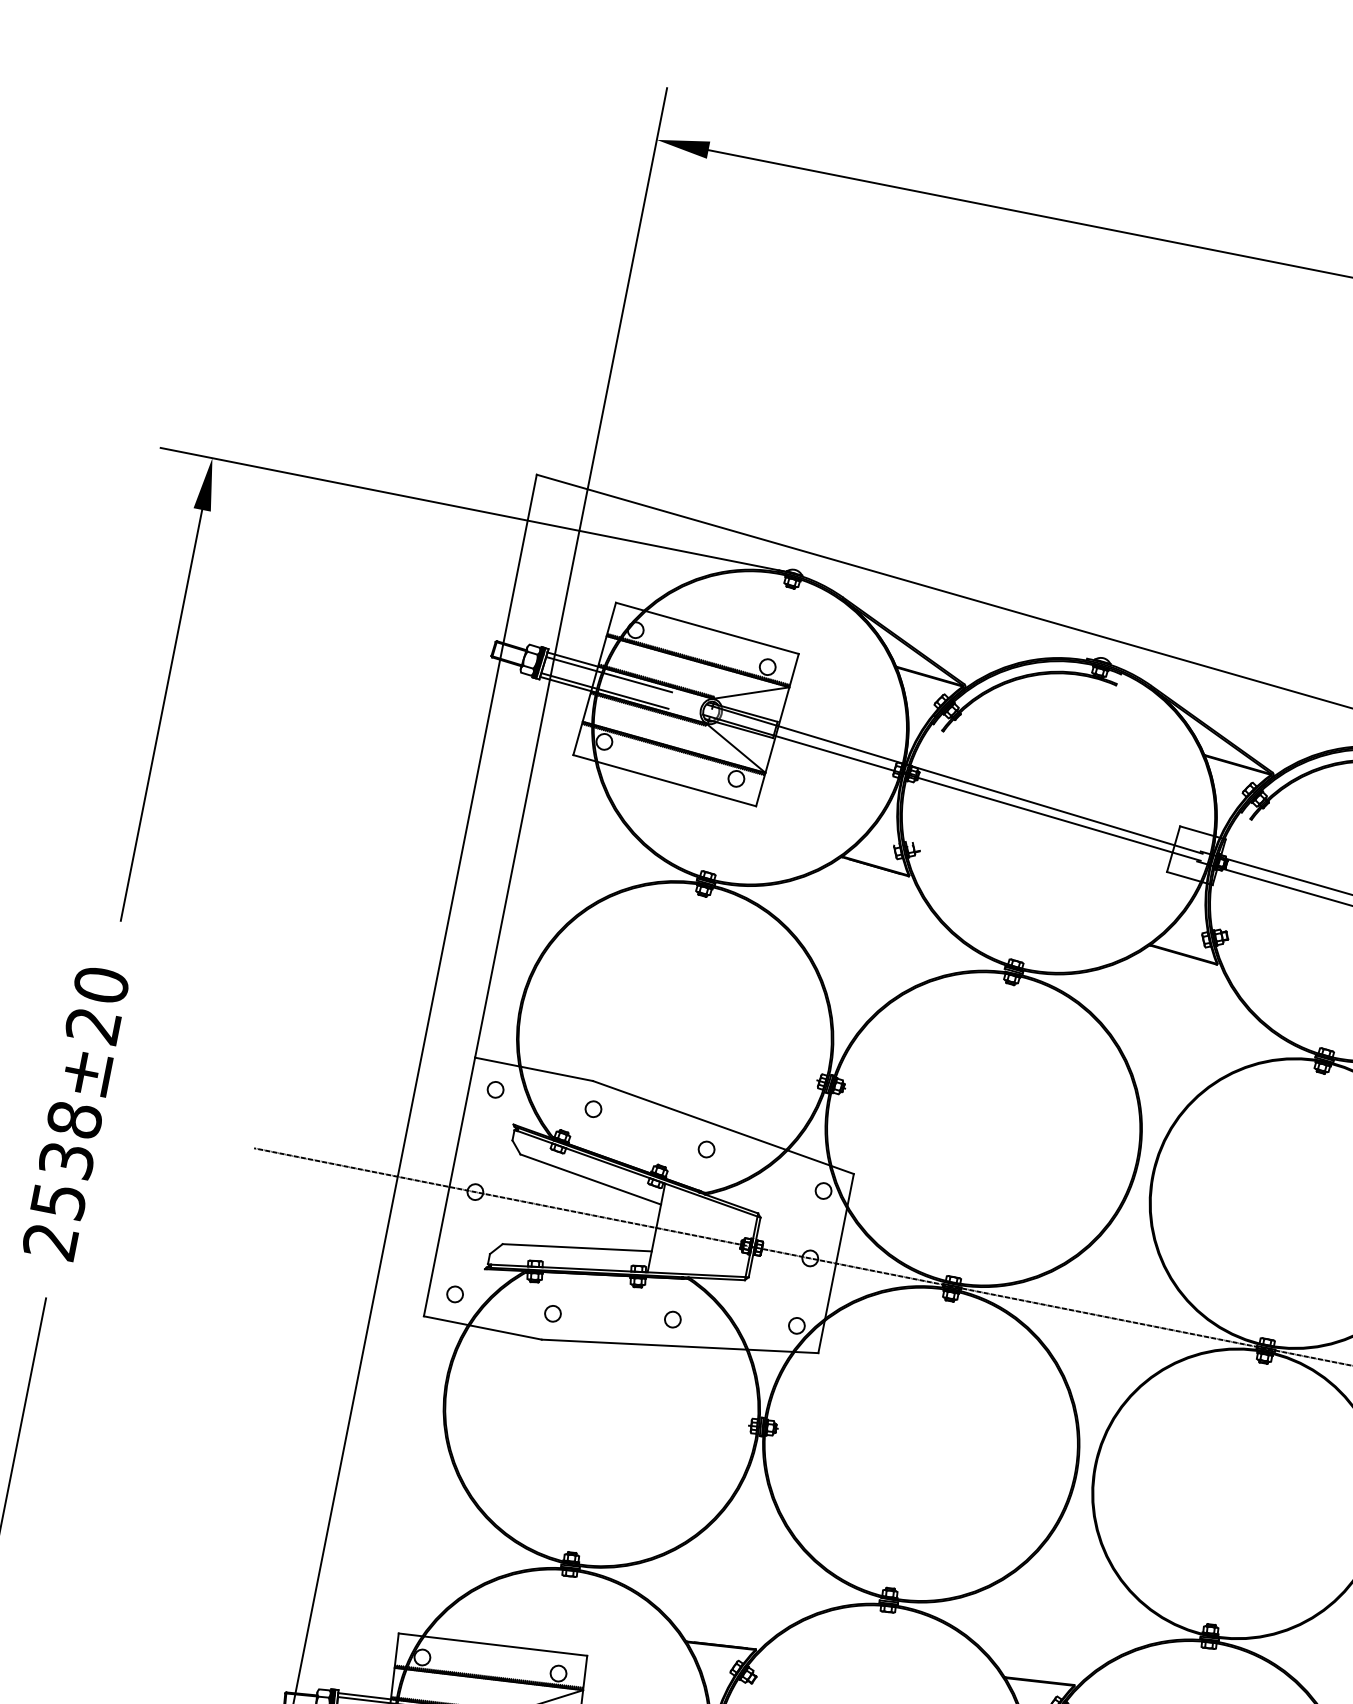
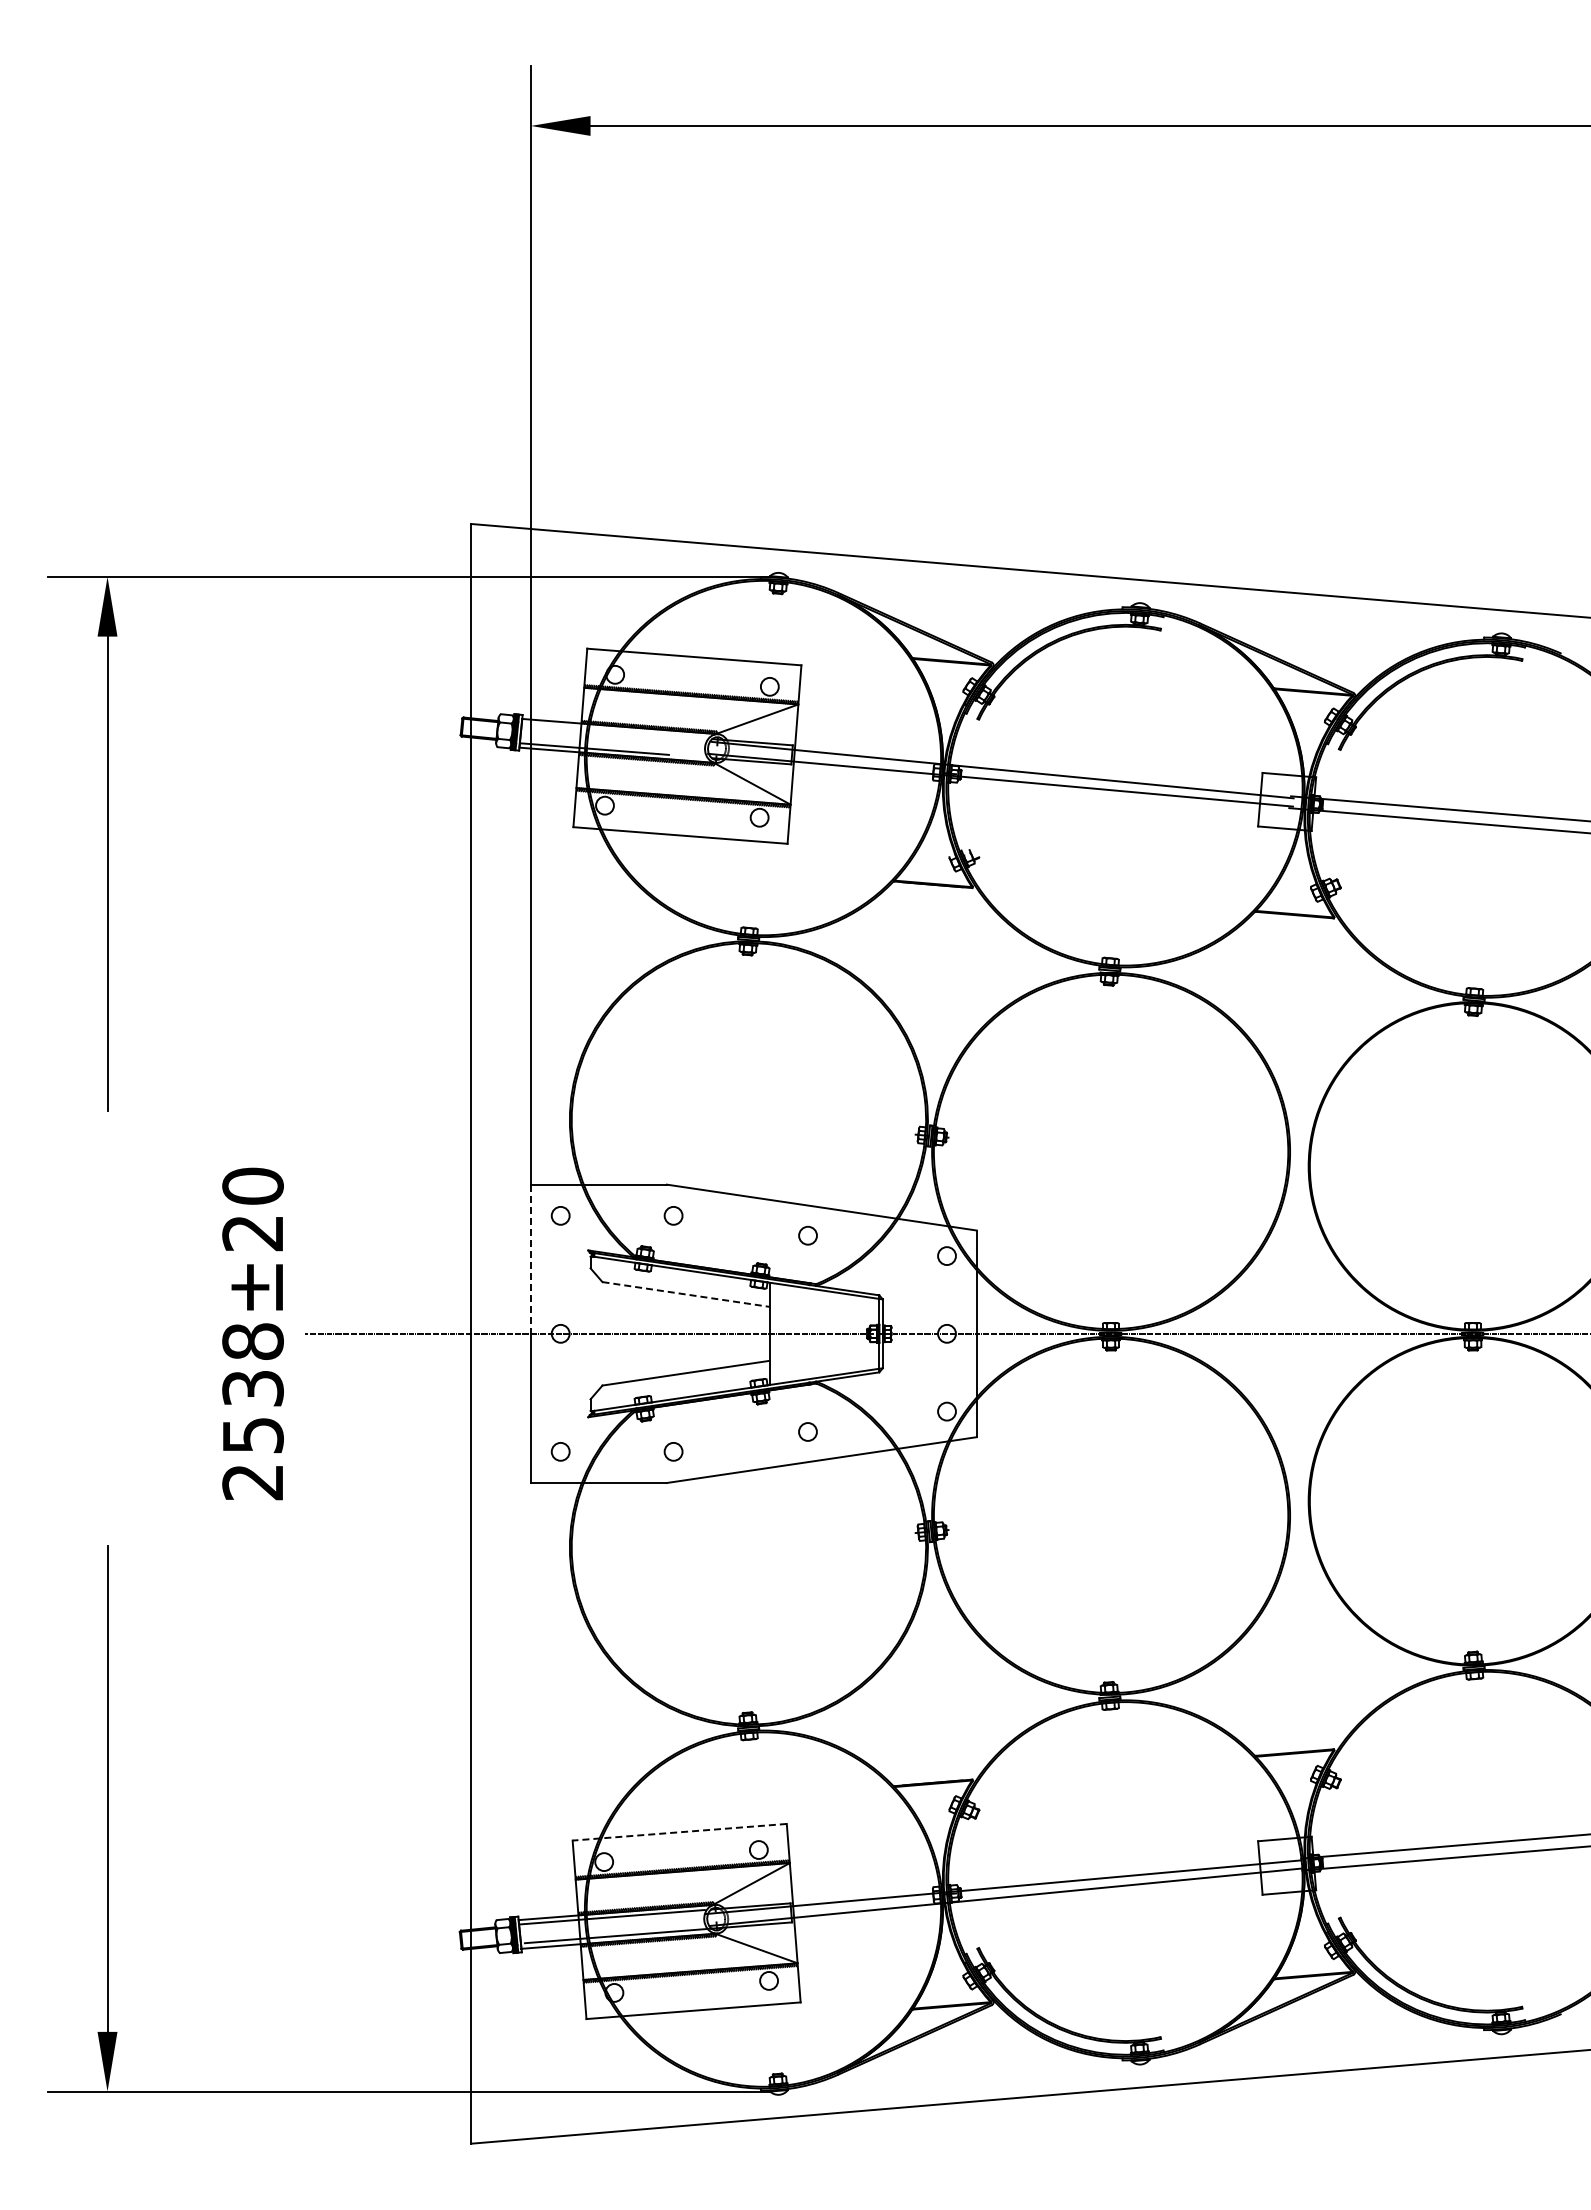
line: (609, 674) -> (595, 729), removed
text: (75, 1112) -> (252, 1333), moved
line: (461, 1122) -> (530, 1259), solid -> dashed
line: (591, 1179) -> (686, 1294), solid -> dashed
line: (492, 1644) -> (679, 1832), solid -> dashed

